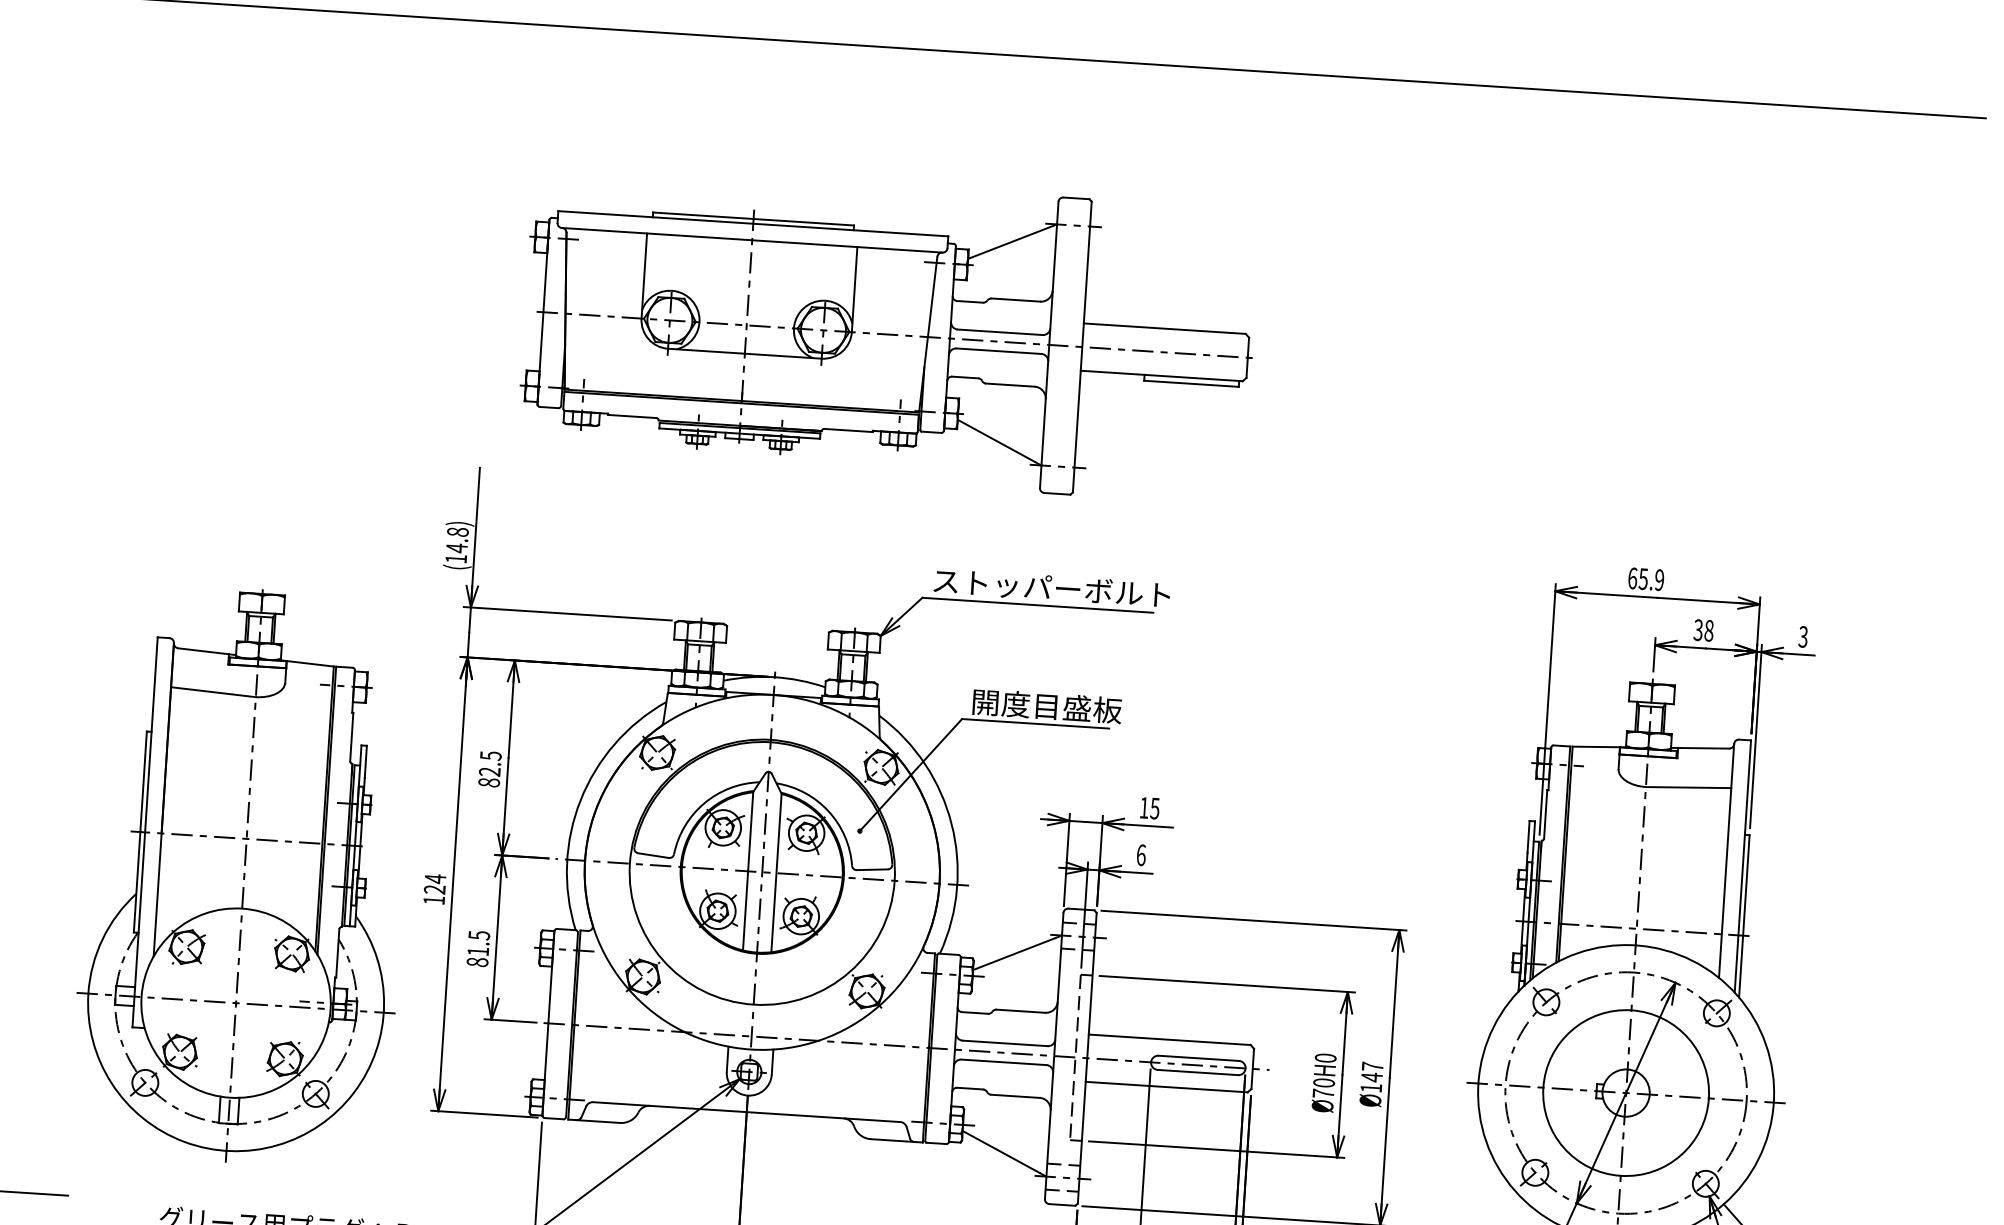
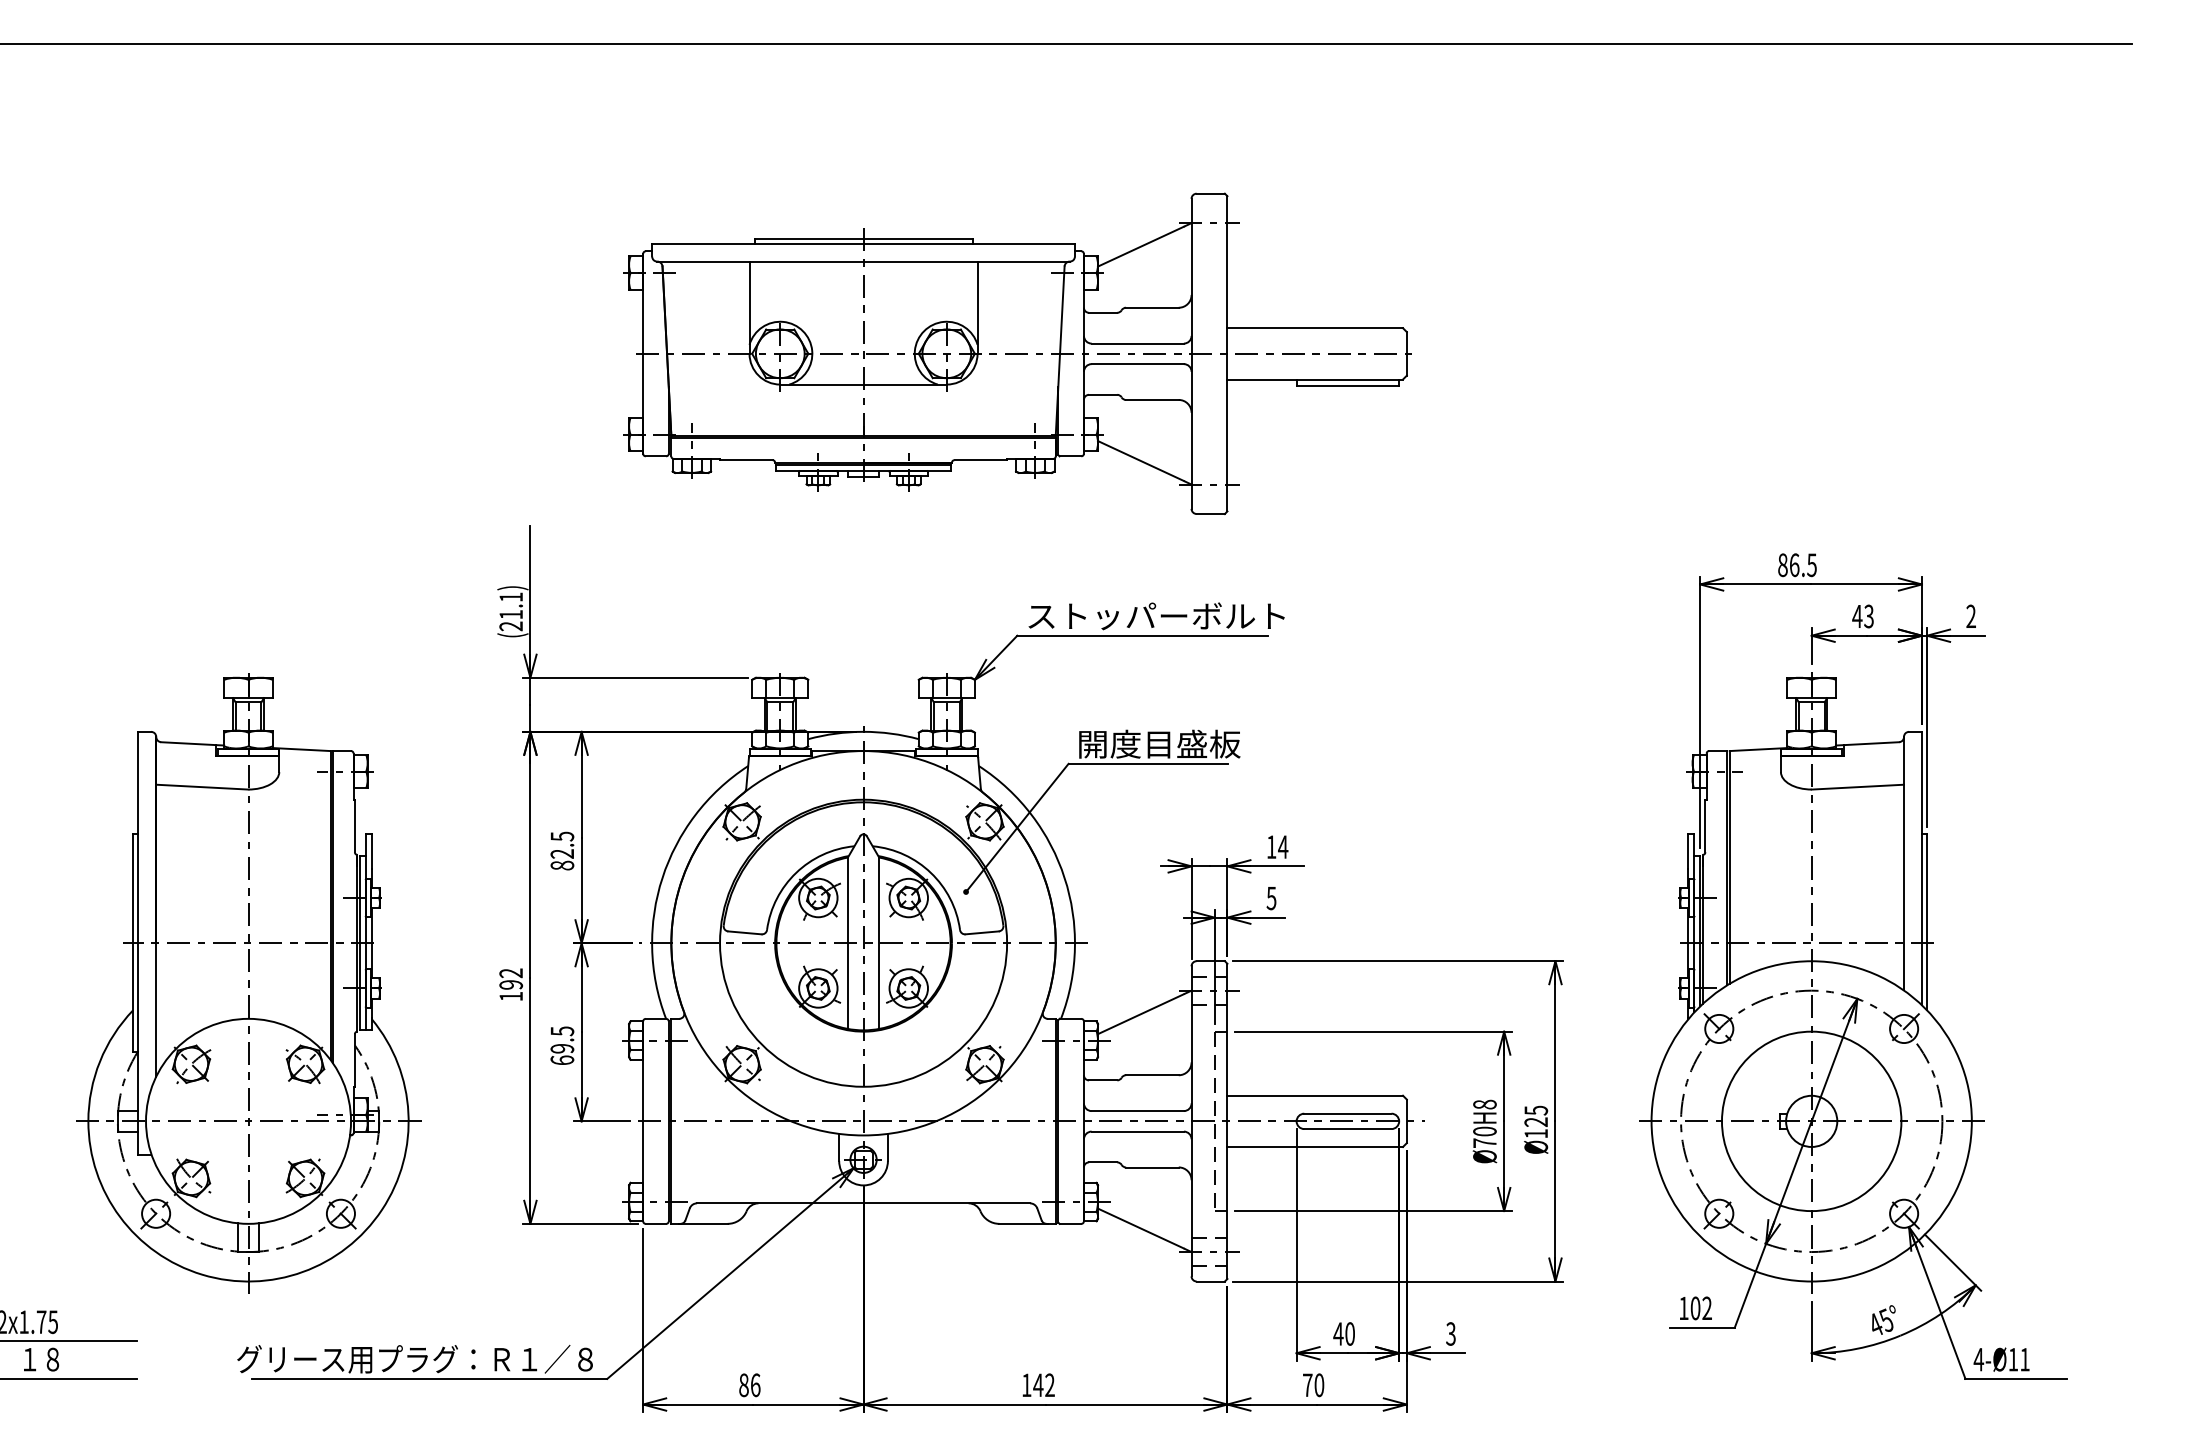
part: (888, 334) -> (1017, 353), moved
text: (457, 545) -> (511, 611), (14.8) -> (21.1)
text: (1646, 579) -> (1797, 565), 65.9 -> 86.5
text: (1703, 630) -> (1862, 616), 38 -> 43
text: (1802, 636) -> (1970, 616), 3 -> 2
text: (1155, 808) -> (1283, 846), 15 -> 14
text: (1141, 855) -> (1271, 898), 6 -> 5
part: (244, 876) -> (248, 983), moved
text: (435, 883) -> (511, 978), 124 -> 192
text: (478, 956) -> (562, 1054), 81.5 -> 69.5
text: (1326, 1058) -> (1485, 1104), Ø70H0 -> Ø70H8
text: (1372, 1072) -> (1536, 1116), Ø147 -> Ø125

